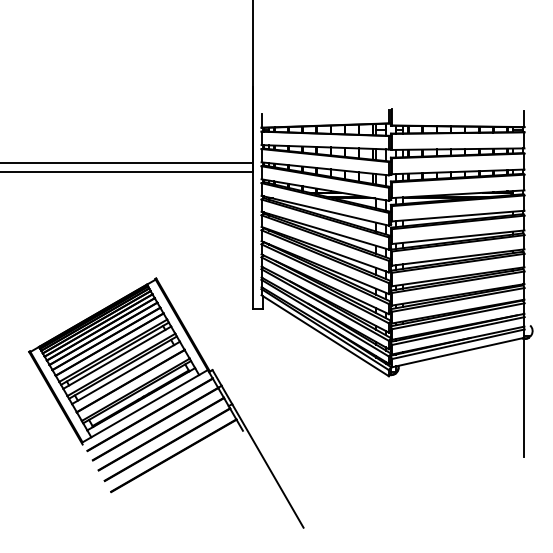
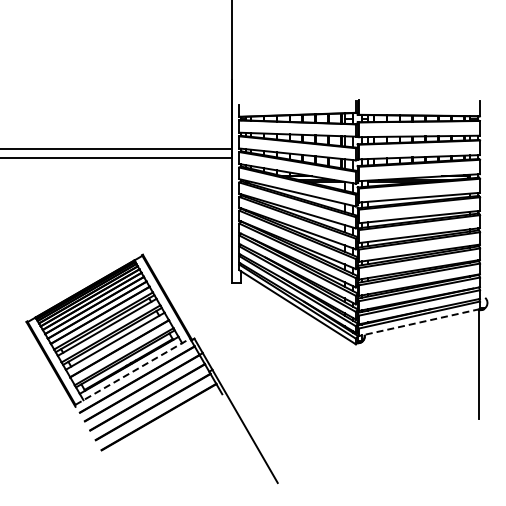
line: (457, 352) -> (418, 322), solid -> dashed
line: (145, 405) -> (133, 371), solid -> dashed

